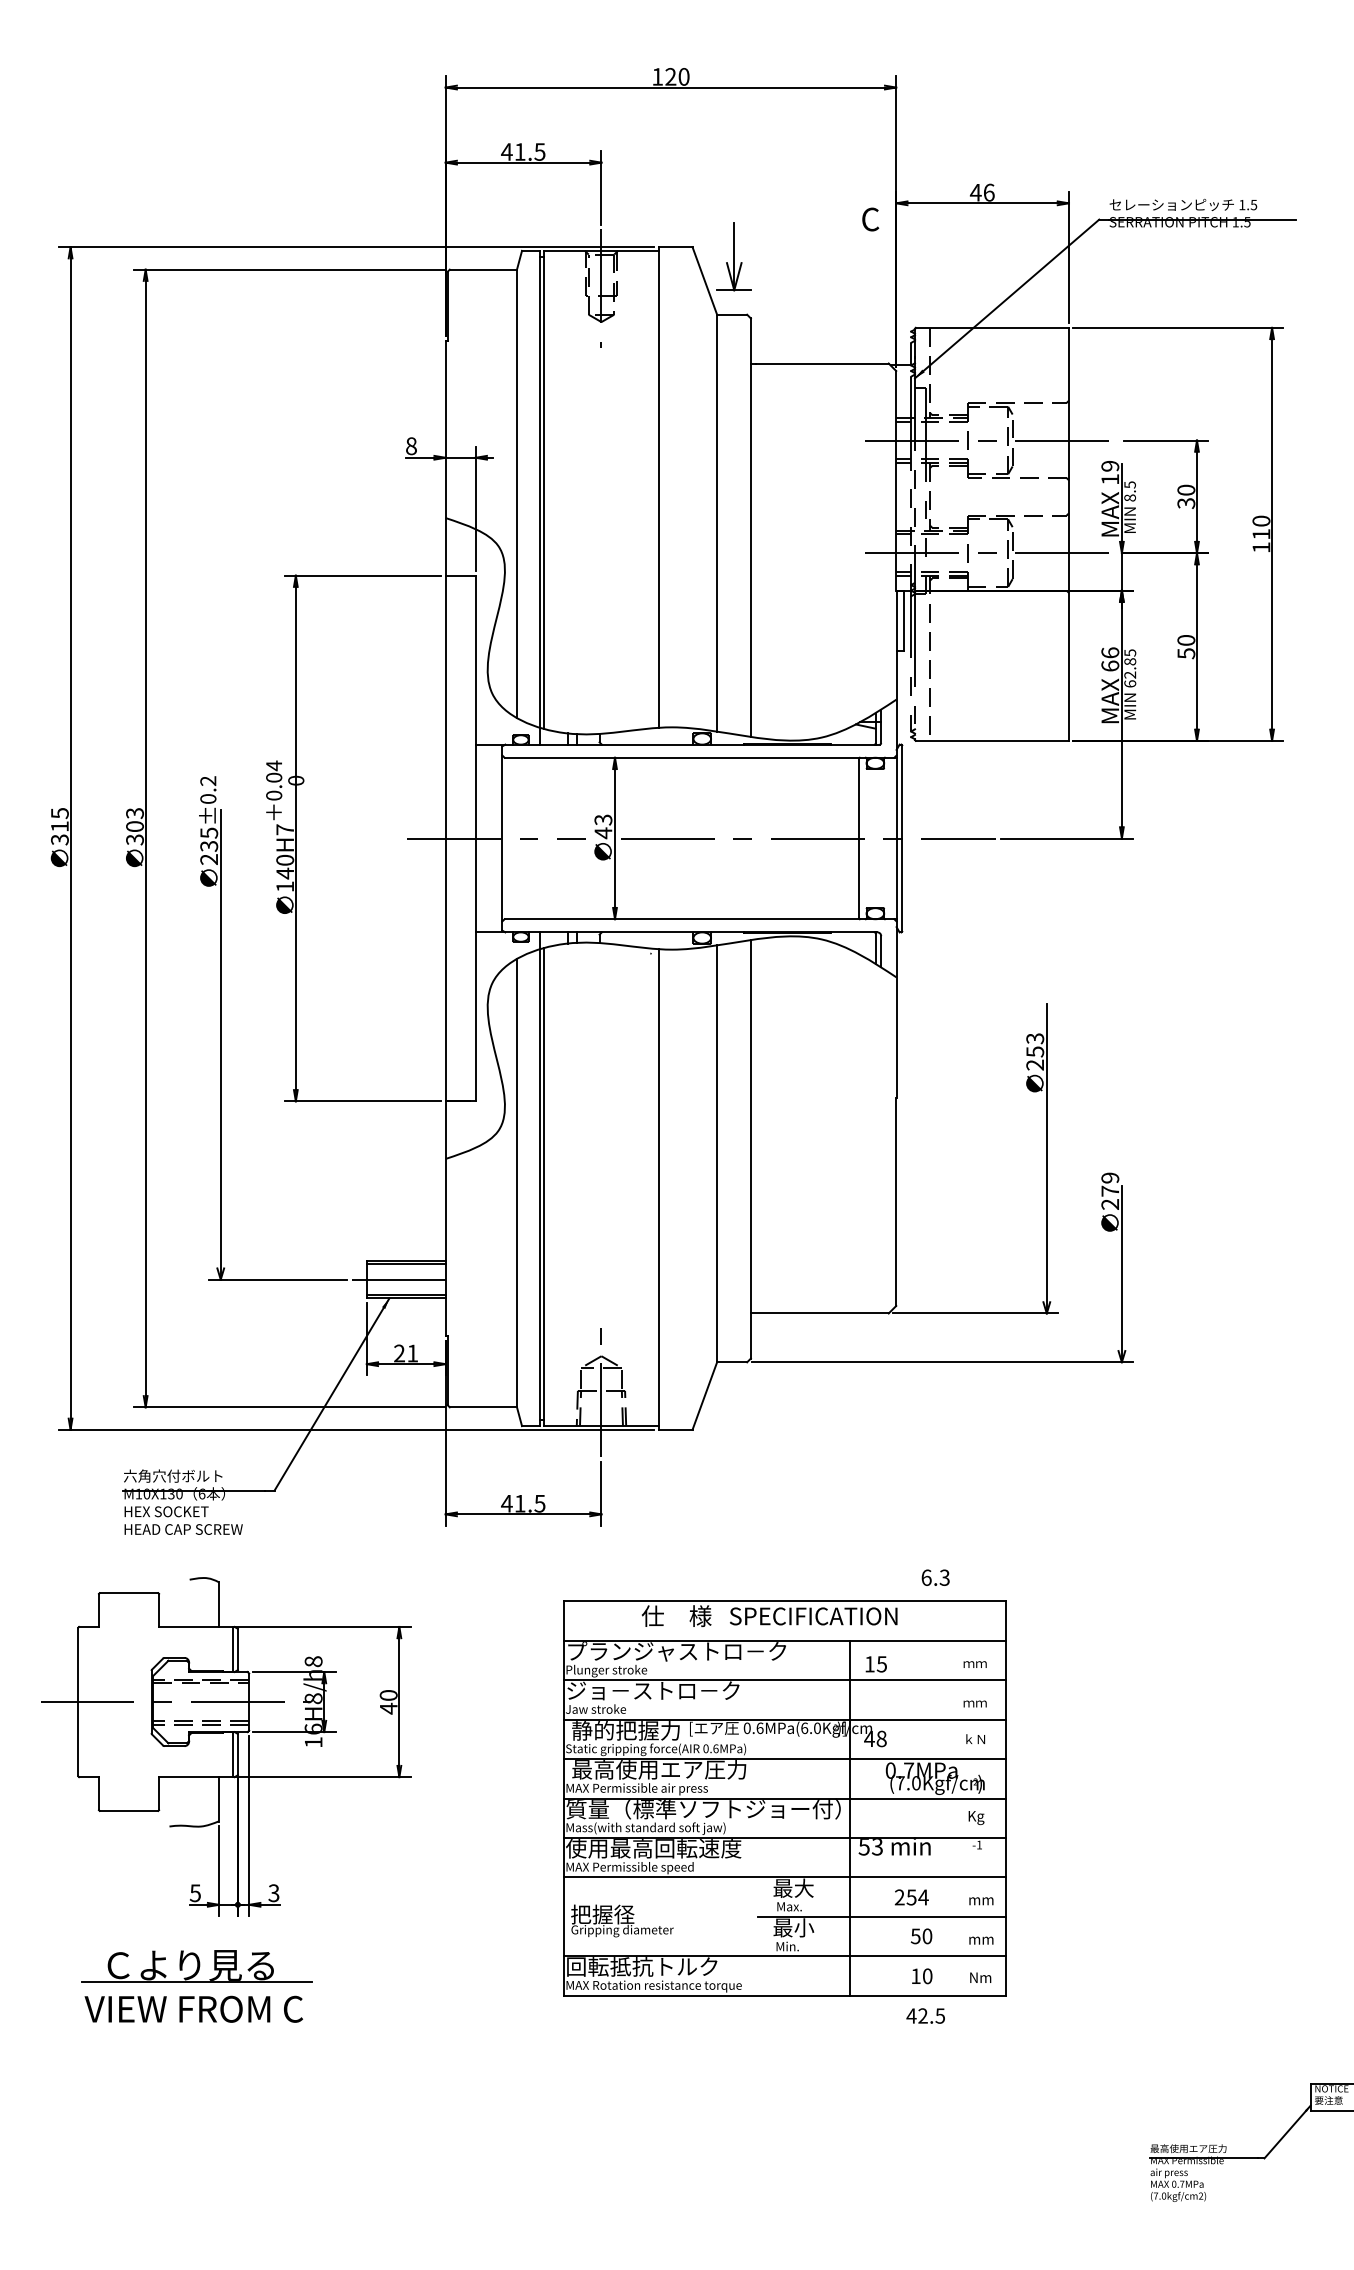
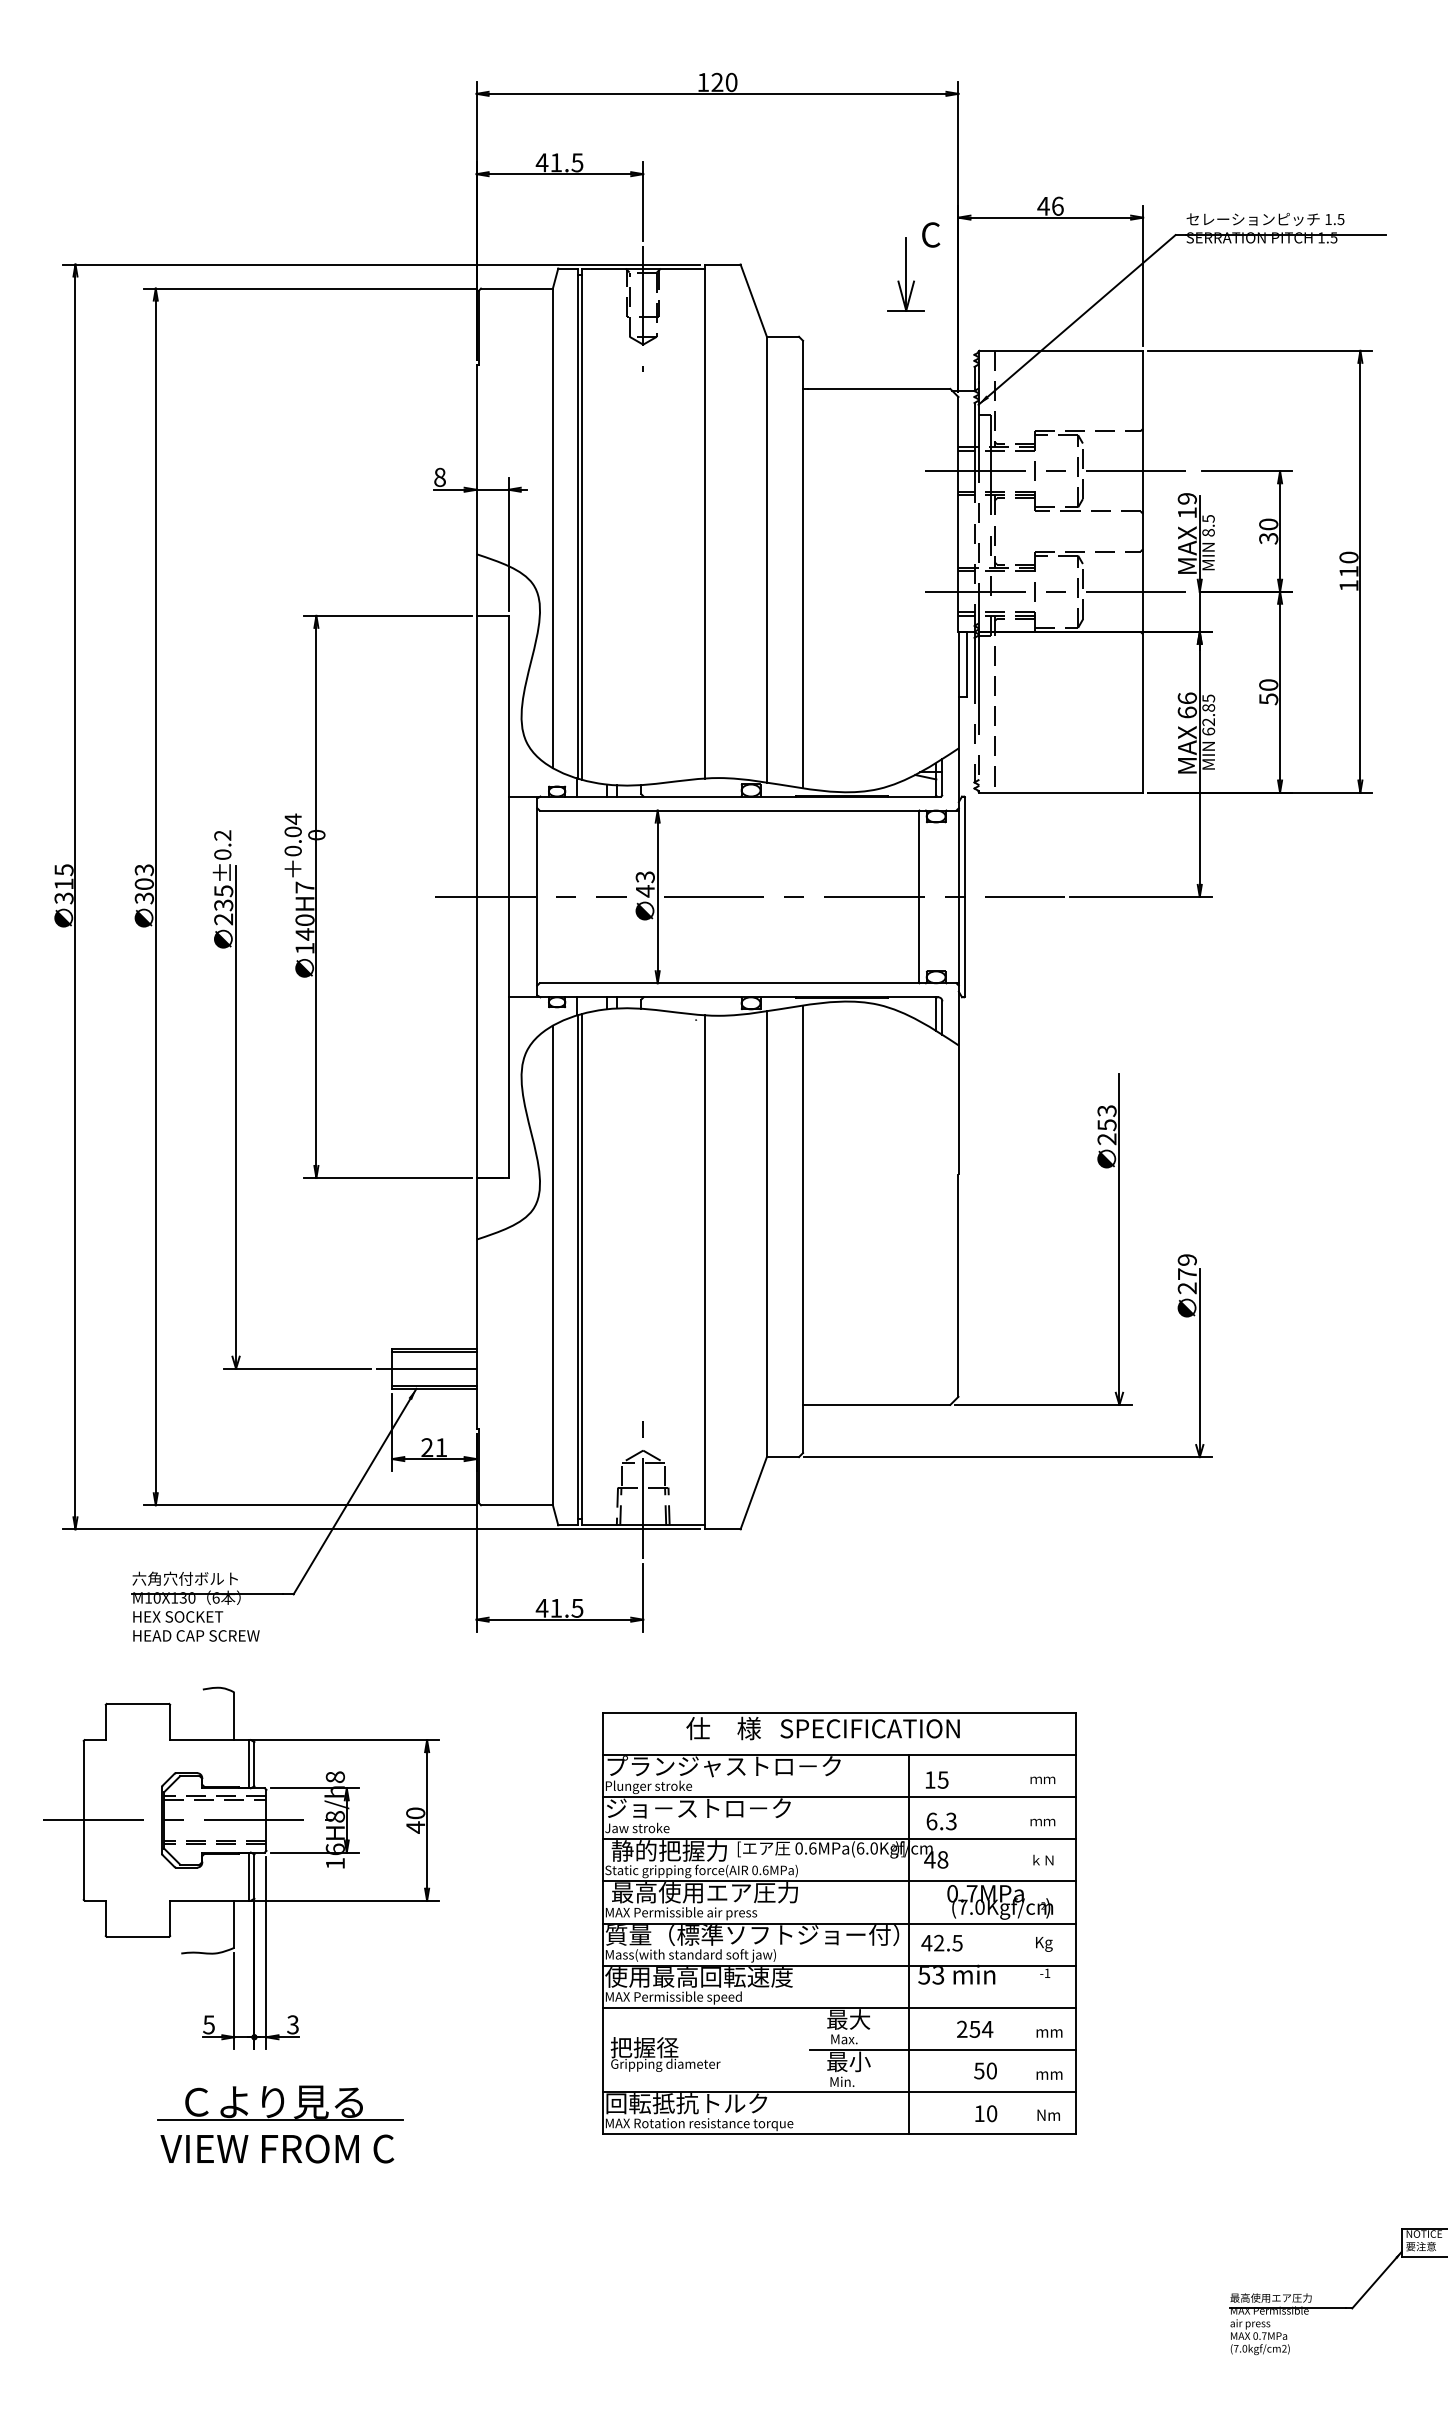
part: (733, 256) -> (905, 274), moved
text: (935, 1577) -> (941, 1821), moved
part: (196, 1986) -> (280, 2124), moved
text: (925, 2015) -> (941, 1942), moved

